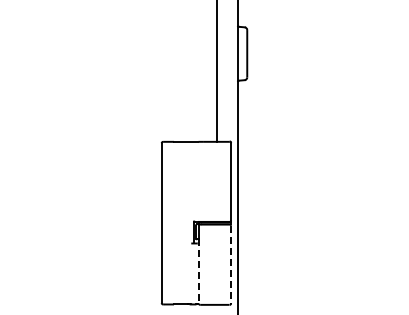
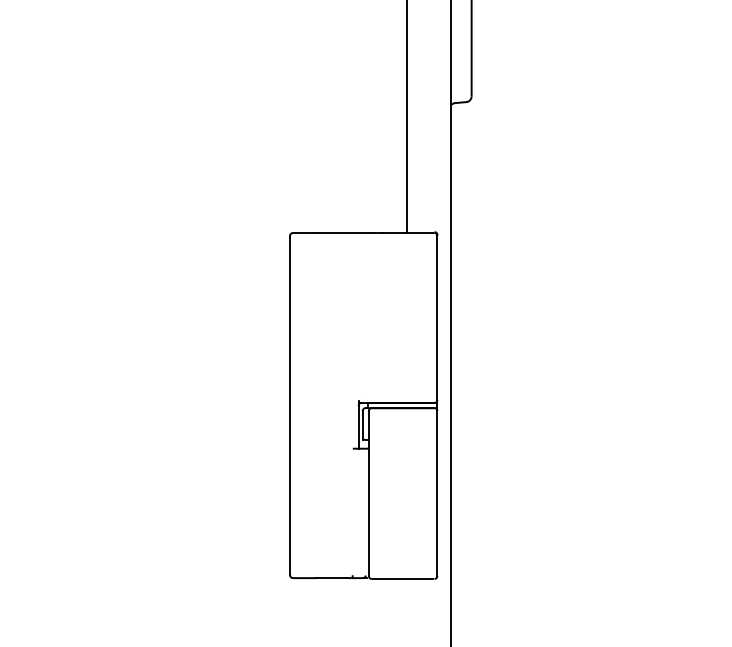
line: (231, 264) -> (438, 493), dashed -> solid
line: (198, 271) -> (368, 508), dashed -> solid

